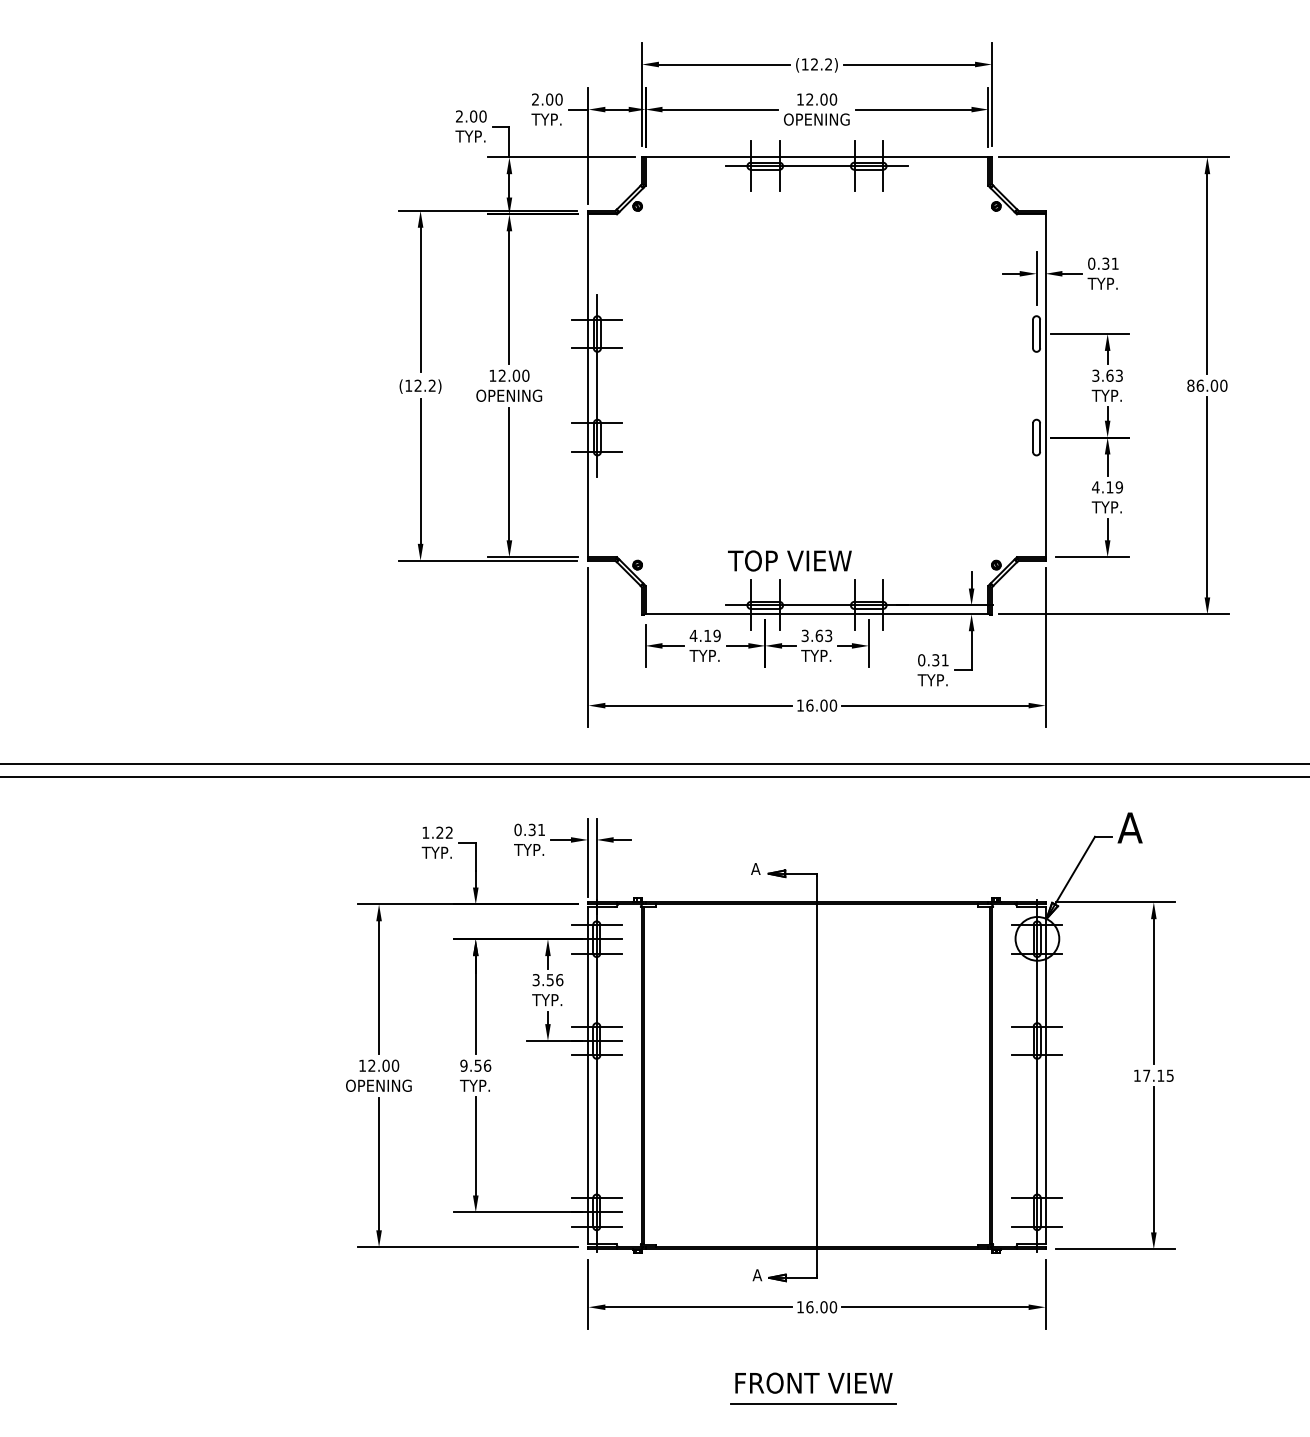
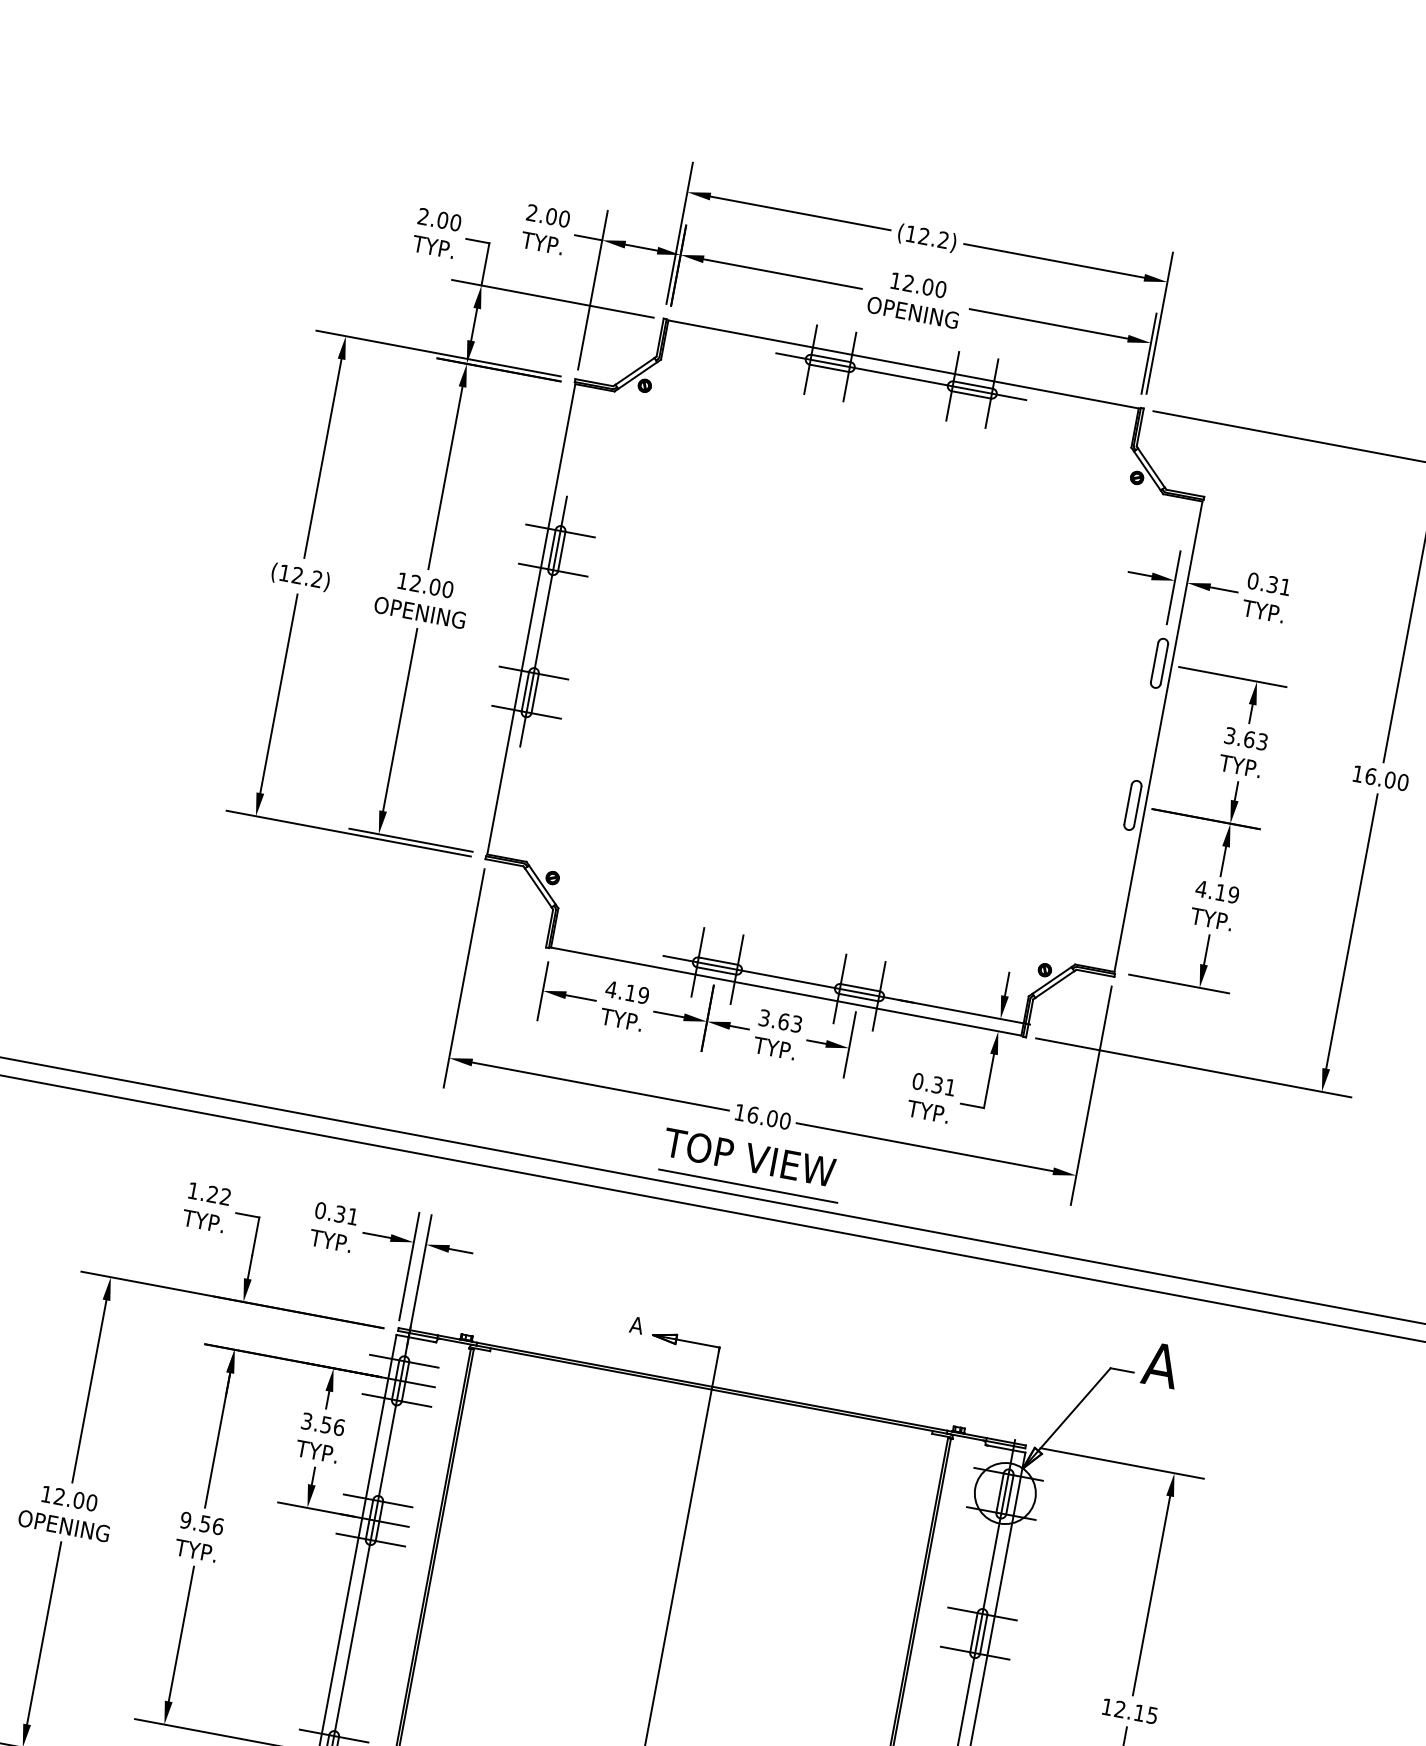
text: (1190, 385) -> (1357, 773), 86.00 -> 16.00
text: (789, 560) -> (748, 1156), moved
line: (815, 756) -> (747, 1186), added
text: (1146, 1075) -> (1119, 1709), 17.15 -> 12.15

